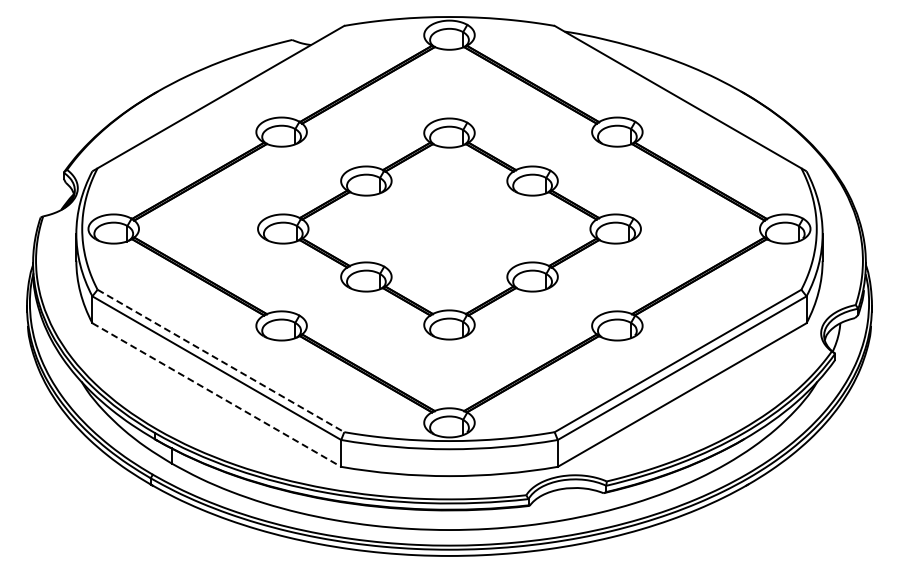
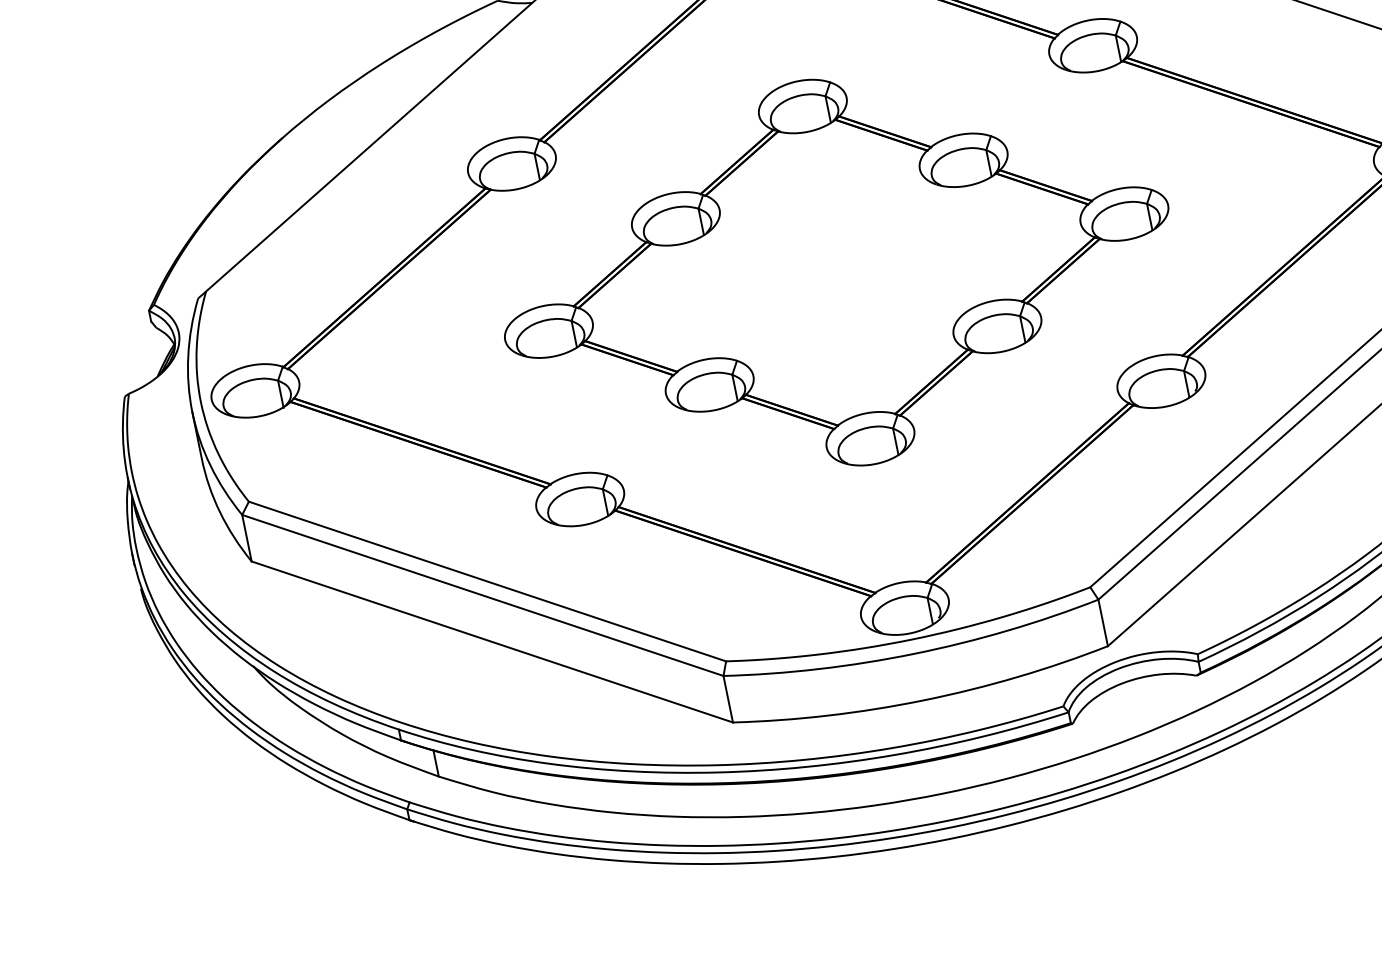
line: (221, 361) -> (488, 582), dashed -> solid
line: (216, 395) -> (491, 642), dashed -> solid

